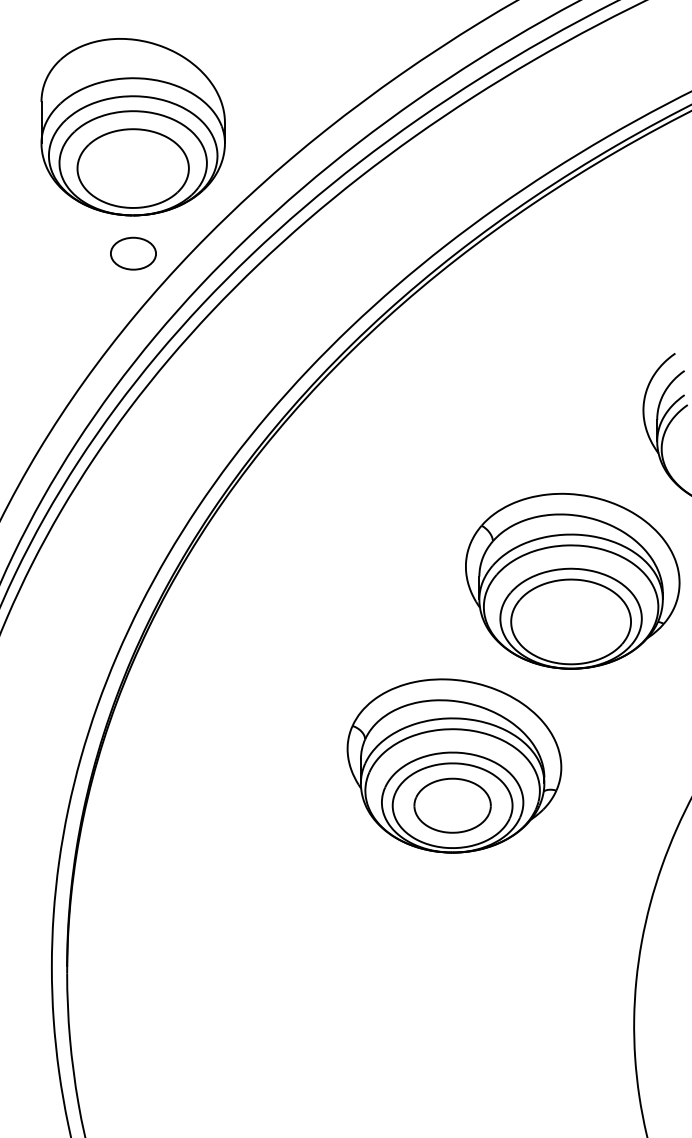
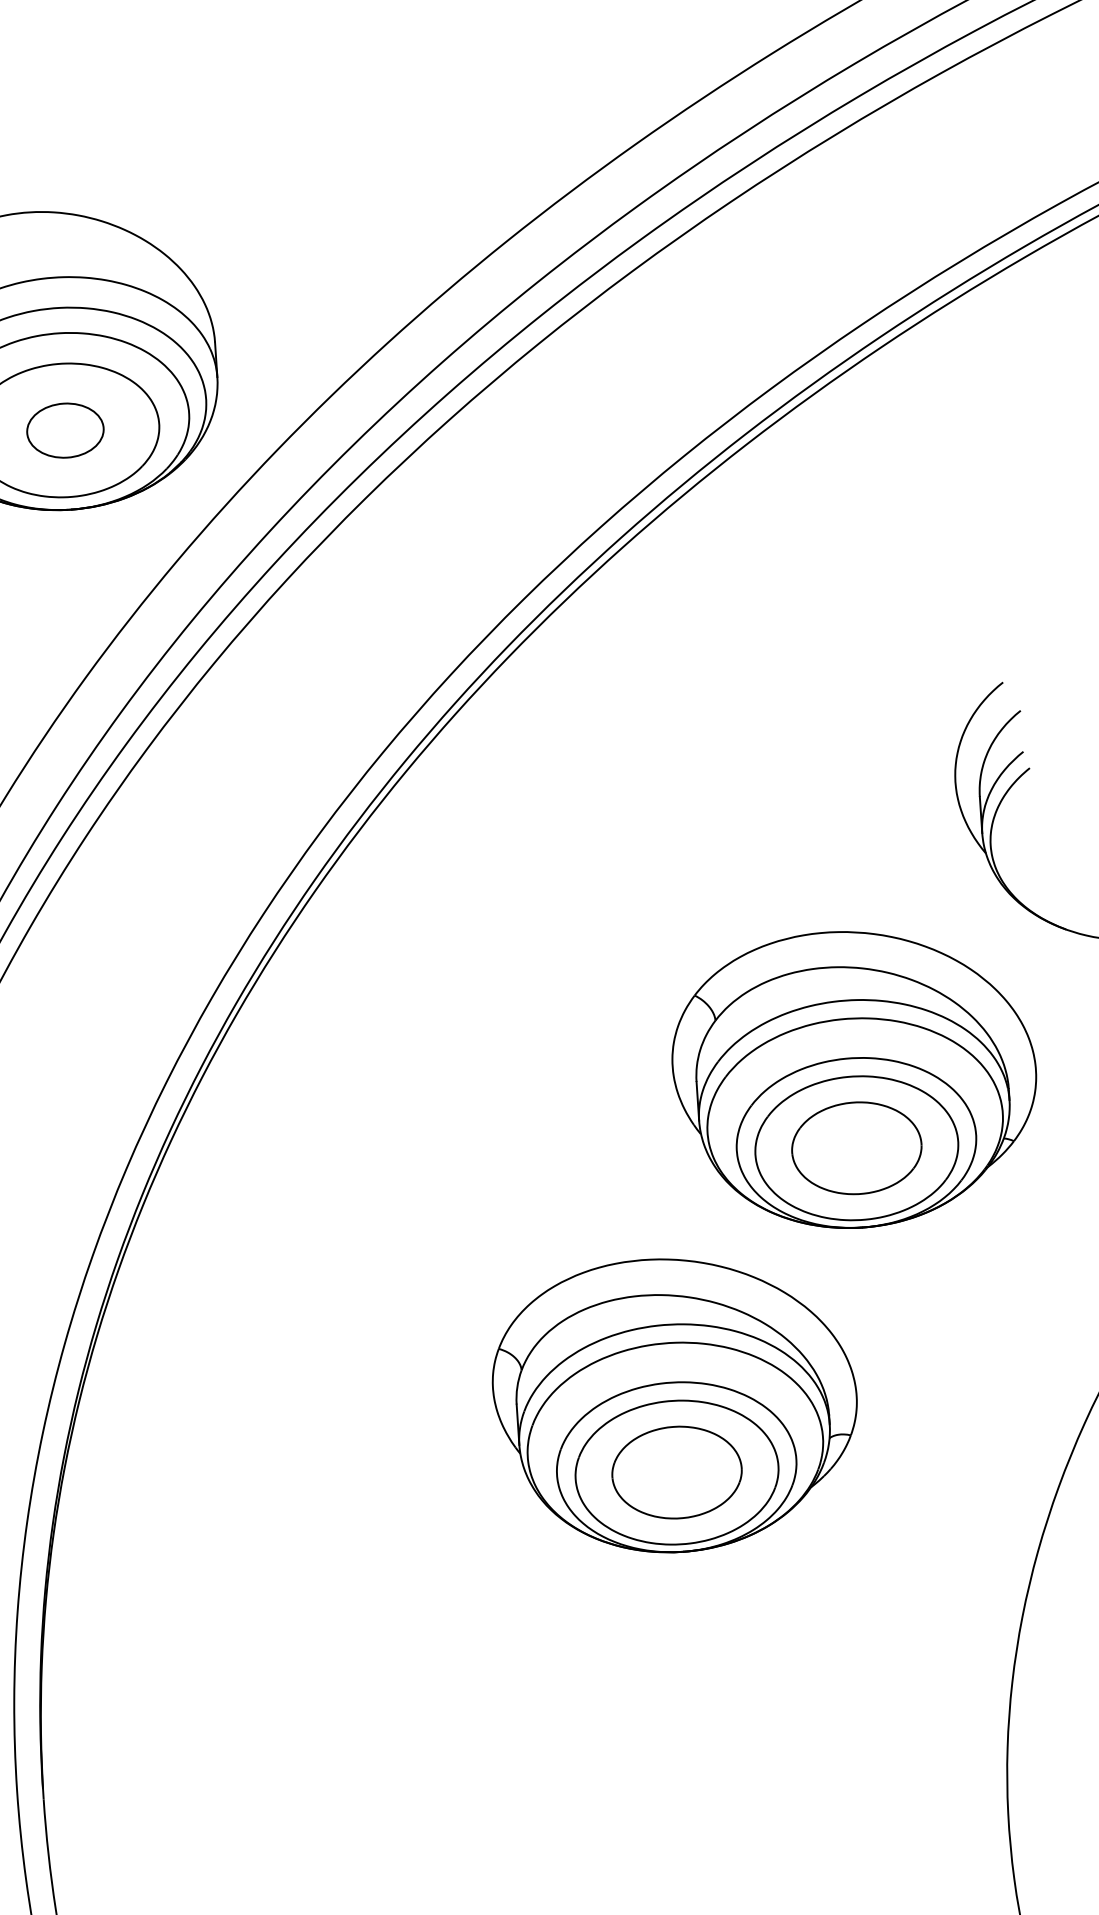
part: (133, 253) -> (65, 430), moved
part: (571, 621) -> (857, 1147), added

